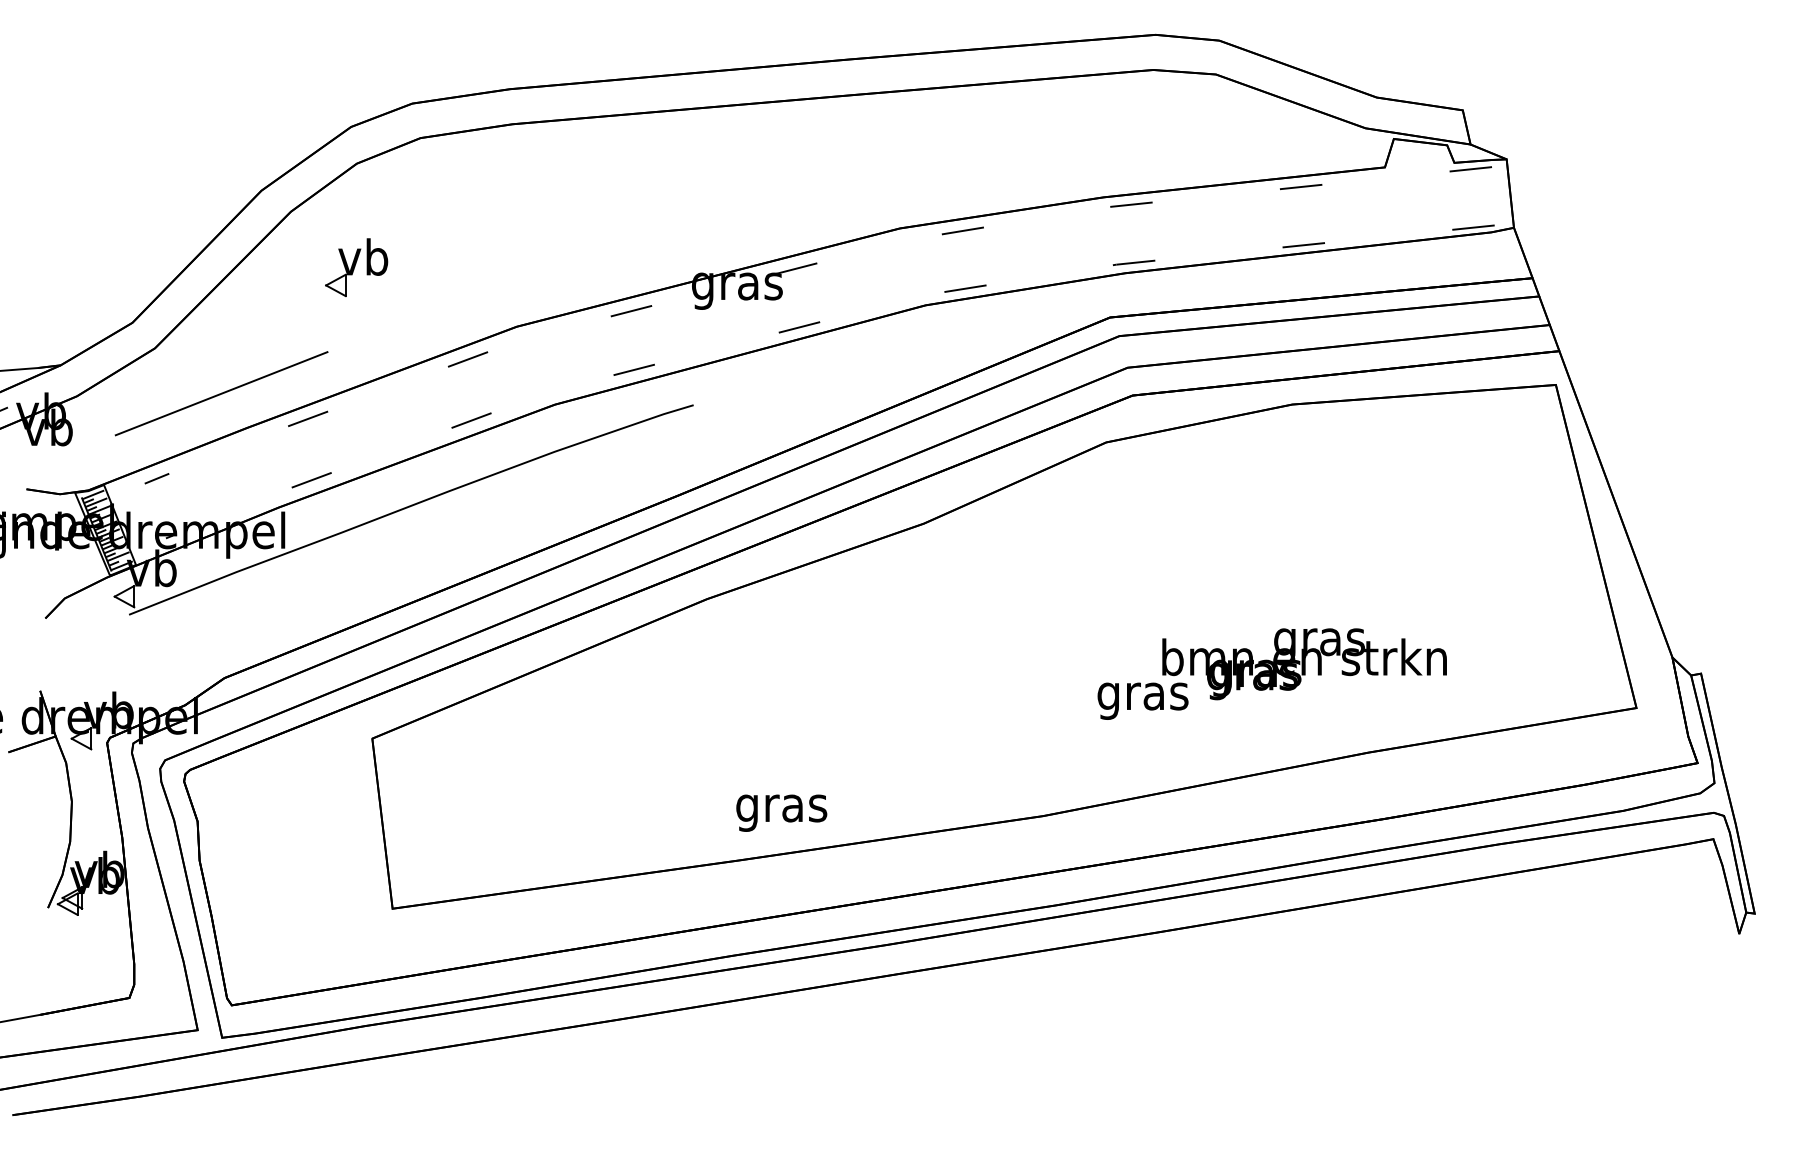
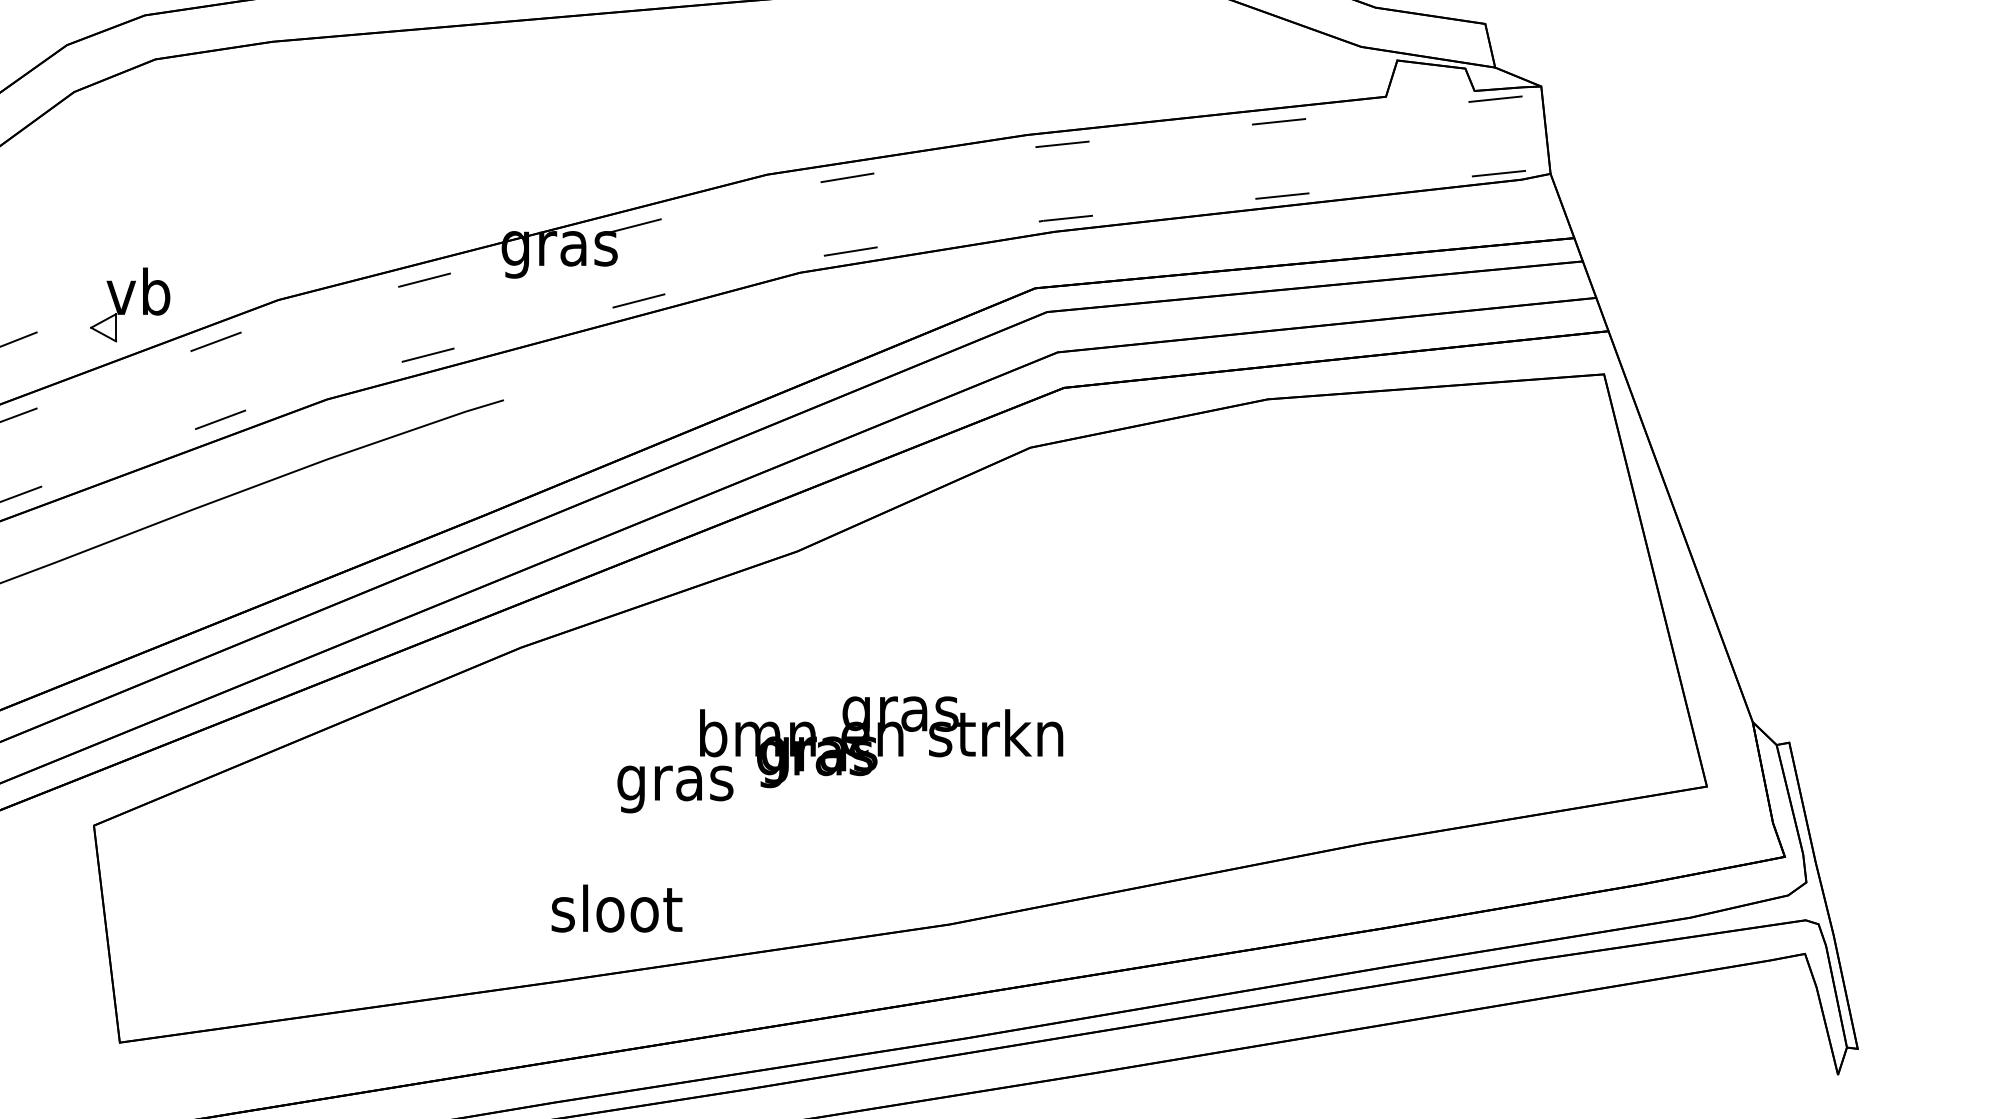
part: (356, 267) -> (129, 304), moved
text: (1271, 673) -> (839, 753), moved
text: (782, 807) -> (617, 913), gras -> sloot

